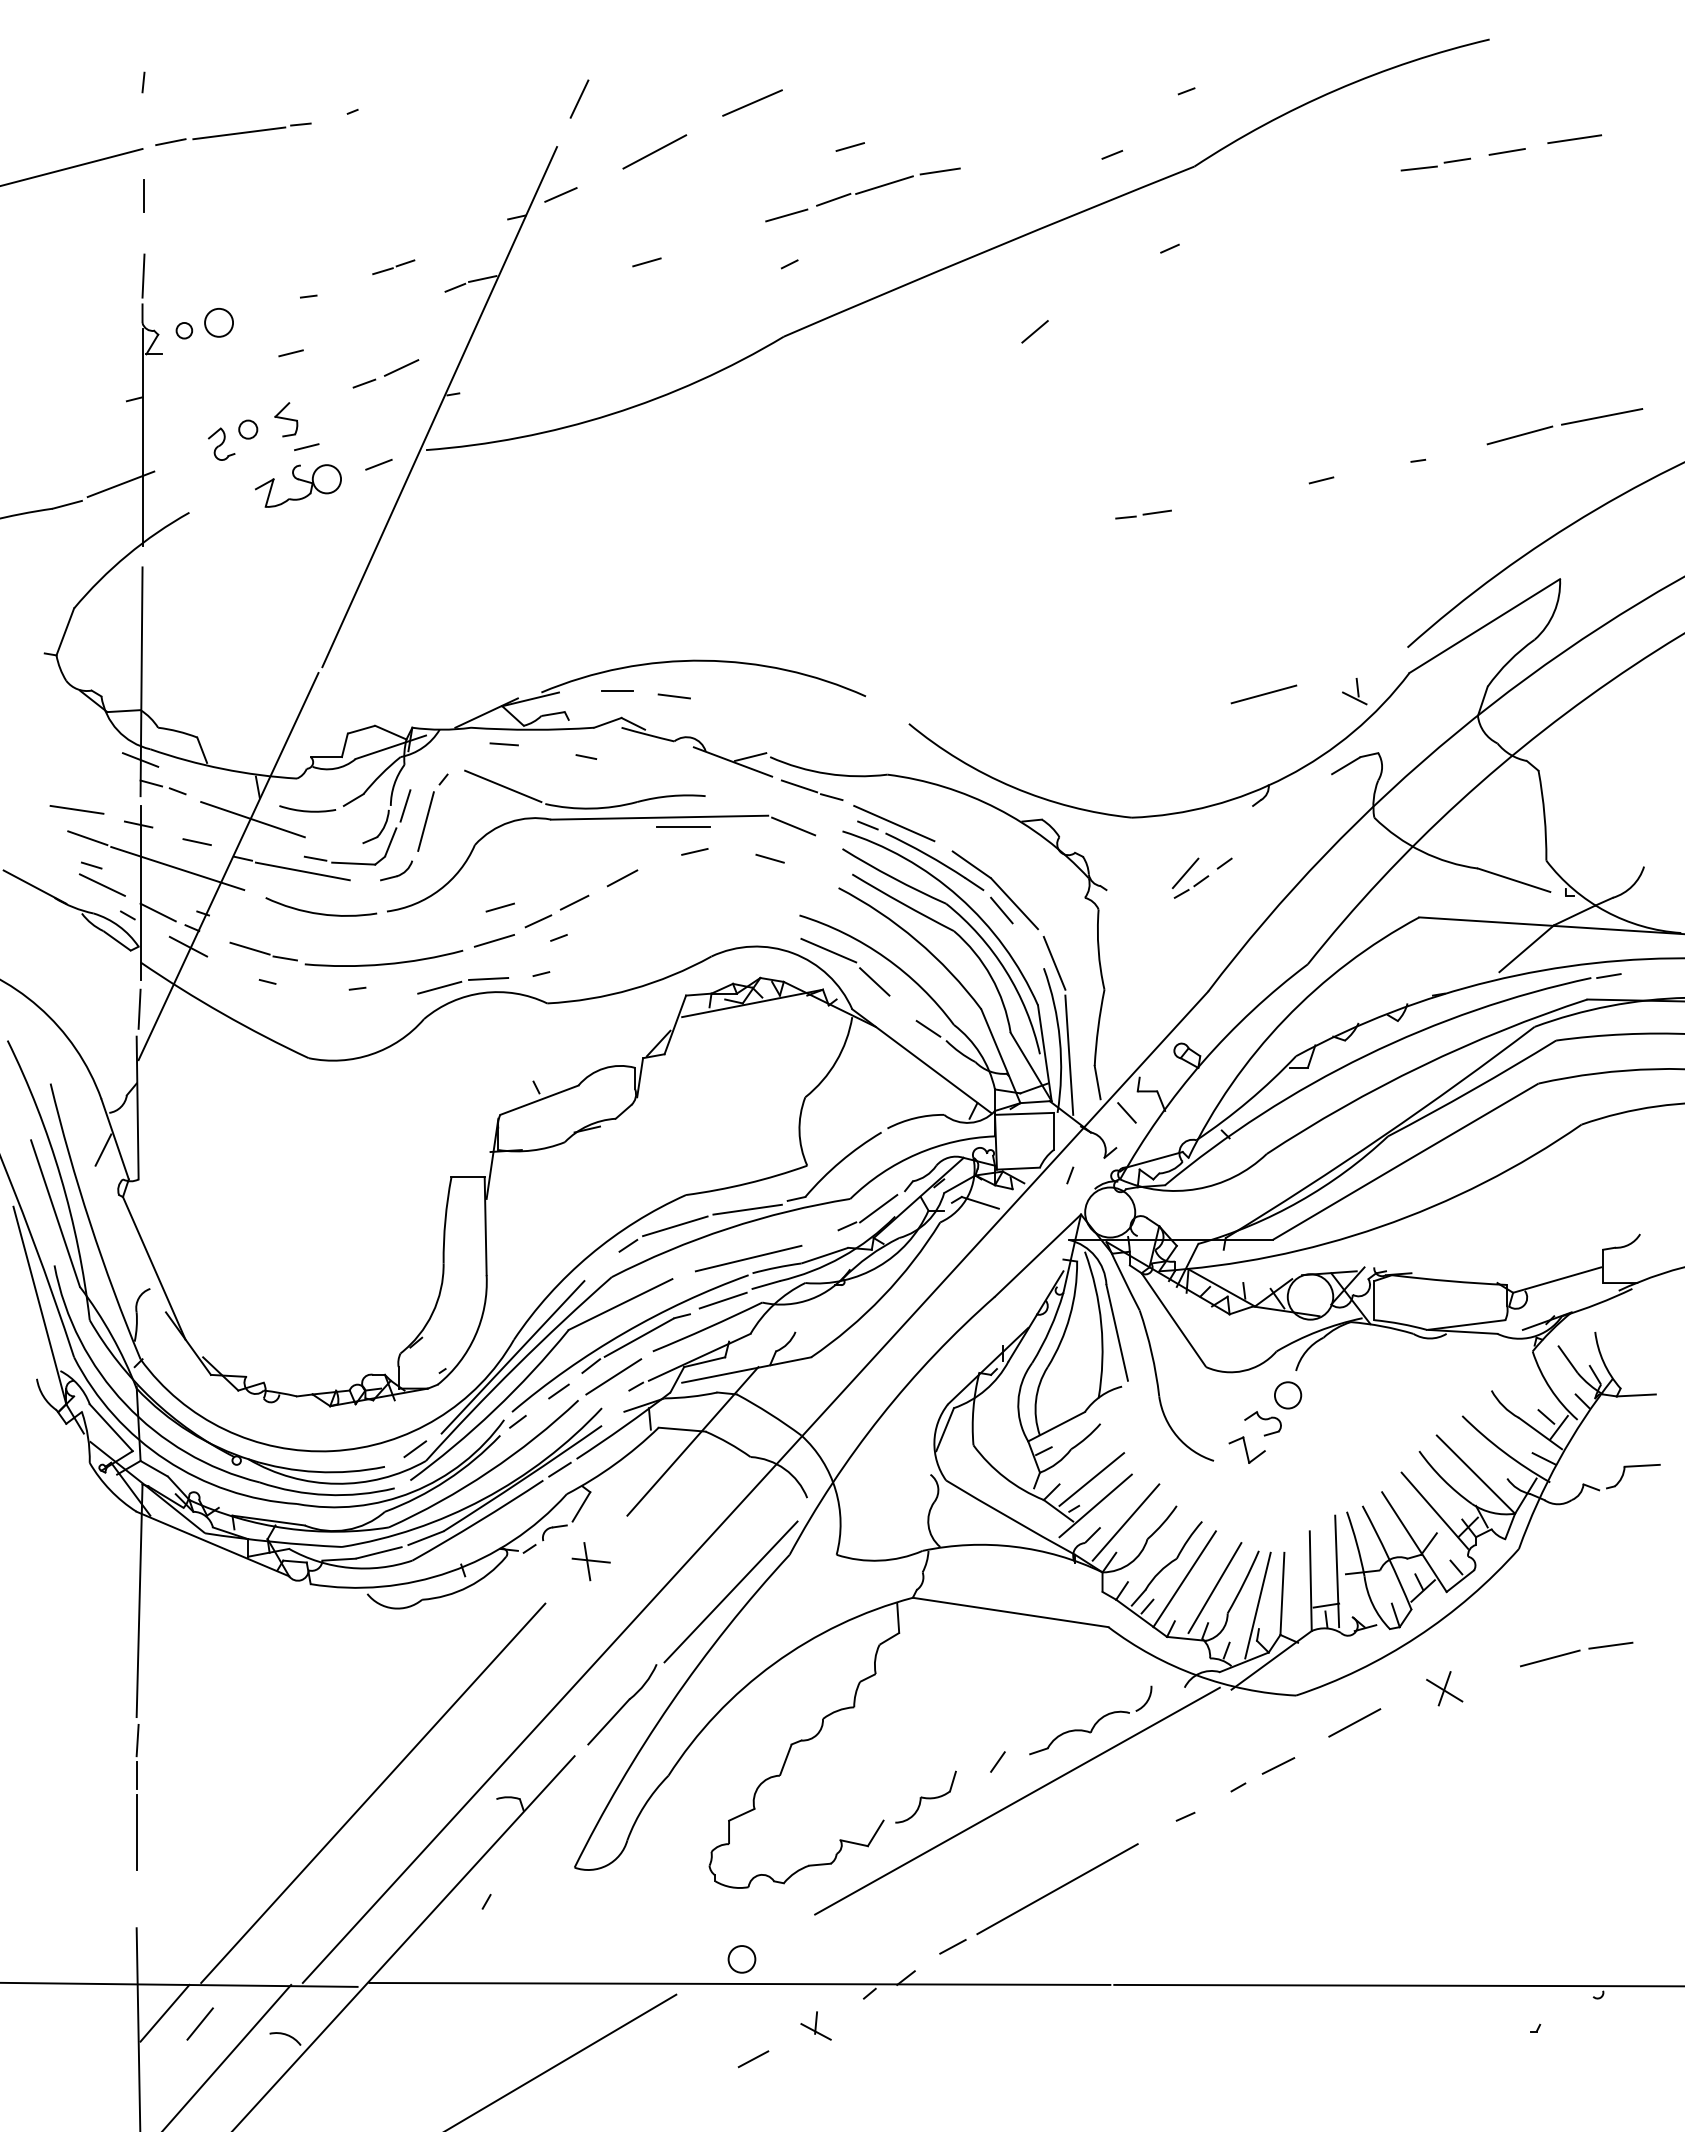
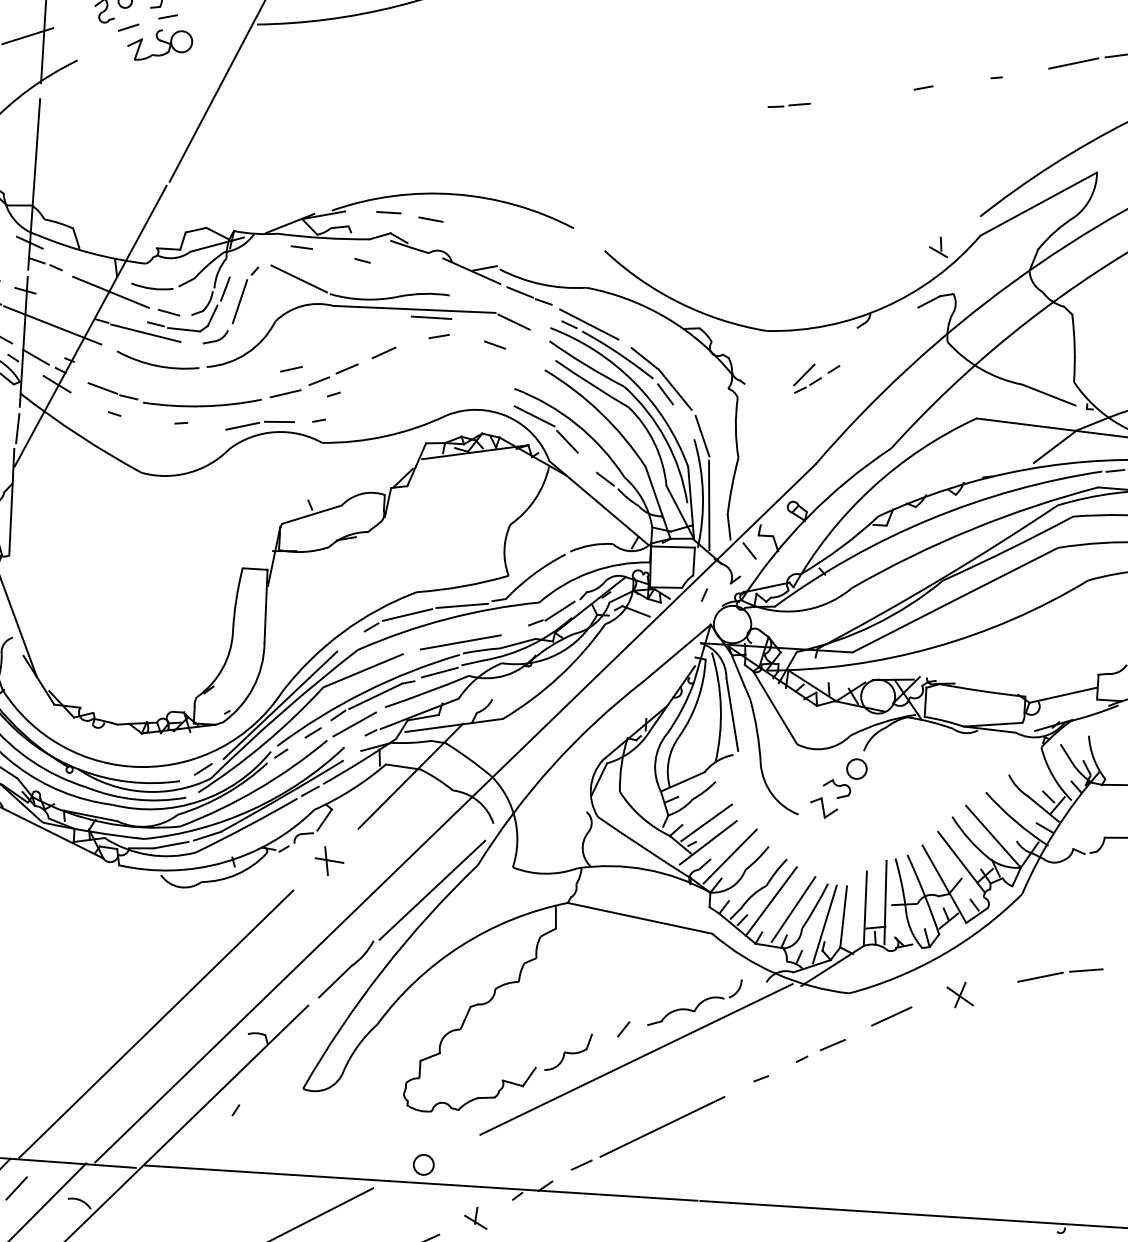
line: (378, 464) -> (128, 27), moved
line: (1263, 694) -> (870, 245), removed
line: (196, 841) -> (168, 312), moved

